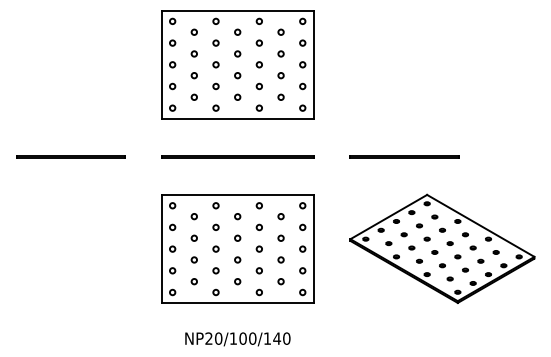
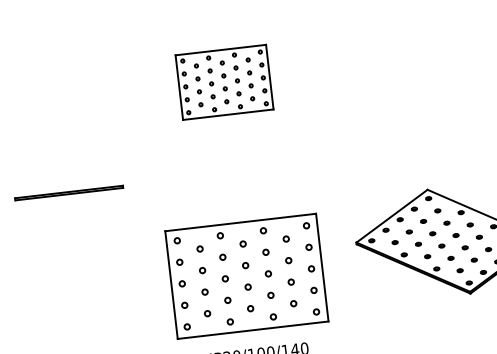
part: (237, 64) -> (224, 82), size x0.6
line: (237, 156) -> (234, 173), removed
line: (404, 156) -> (400, 154), removed
part: (237, 248) -> (246, 275), moved

